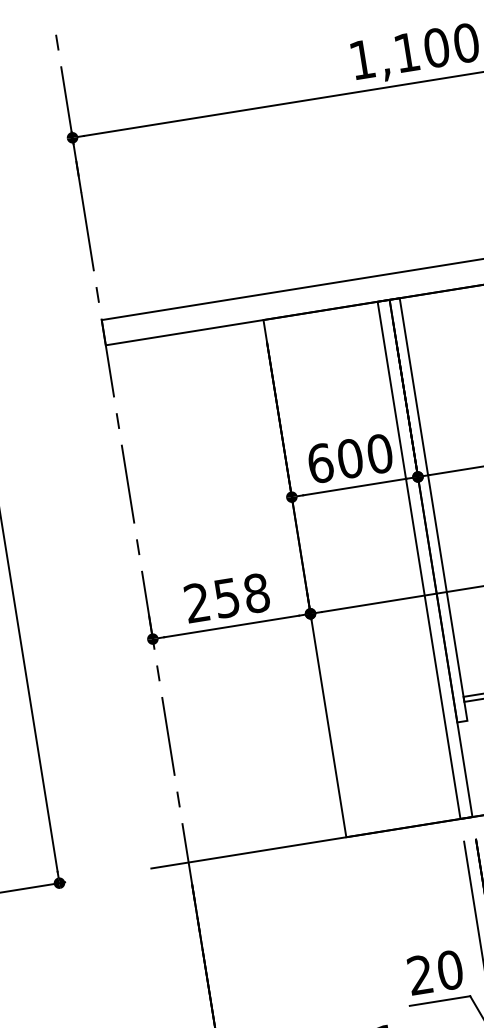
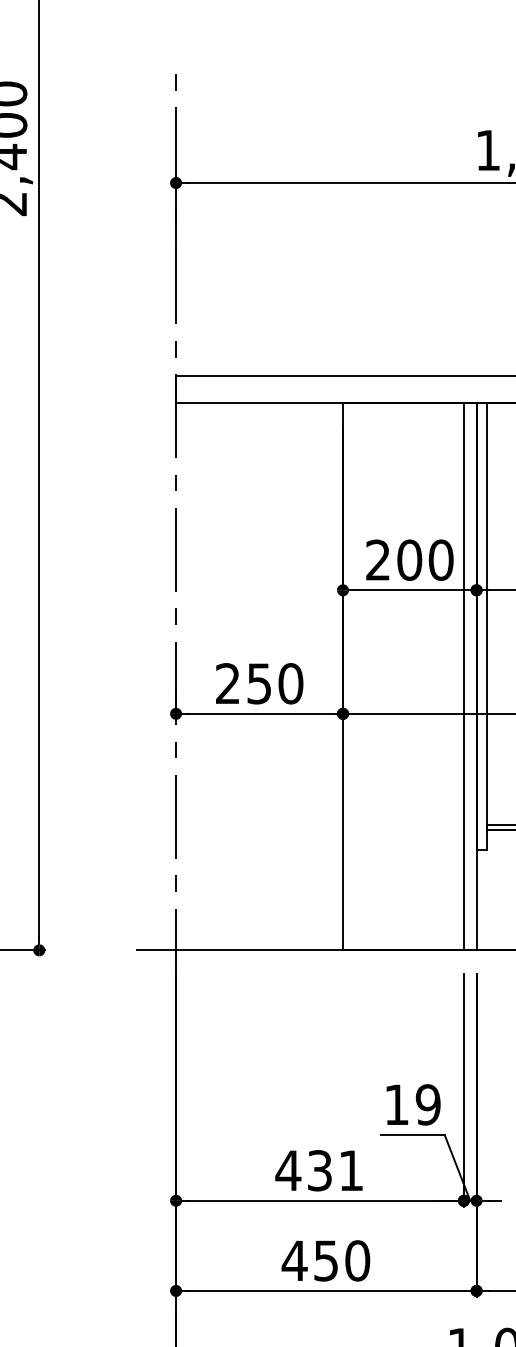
text: (320, 462) -> (378, 559), 600 -> 200
text: (256, 593) -> (290, 683), 258 -> 250
text: (435, 972) -> (412, 1104), 20 -> 19

